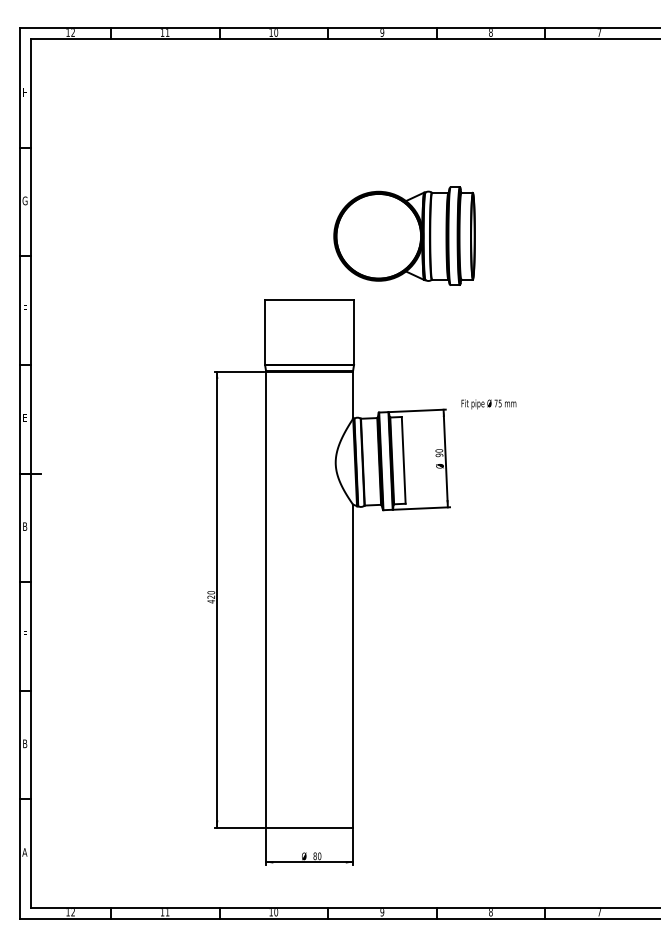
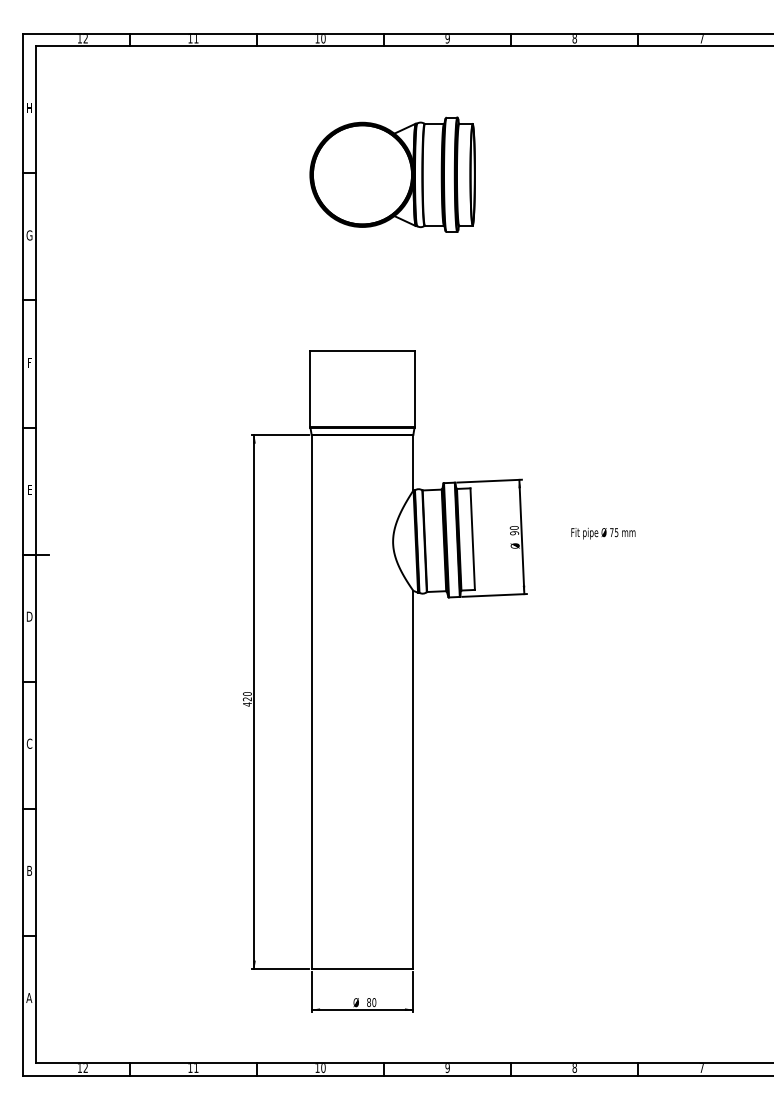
part: (404, 235) -> (392, 174), moved
text: (488, 404) -> (603, 533), moved
text: (25, 526) -> (29, 616), B -> D
text: (25, 634) -> (29, 743), F -> C

